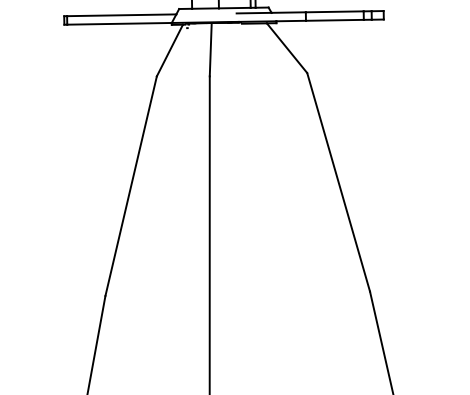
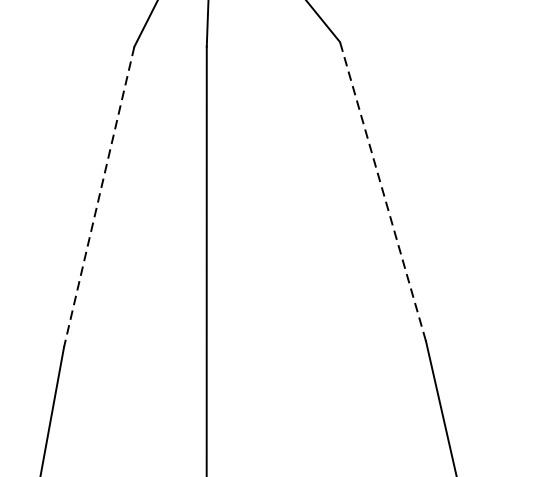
line: (338, 182) -> (382, 191), solid -> dashed
line: (131, 186) -> (99, 197), solid -> dashed

